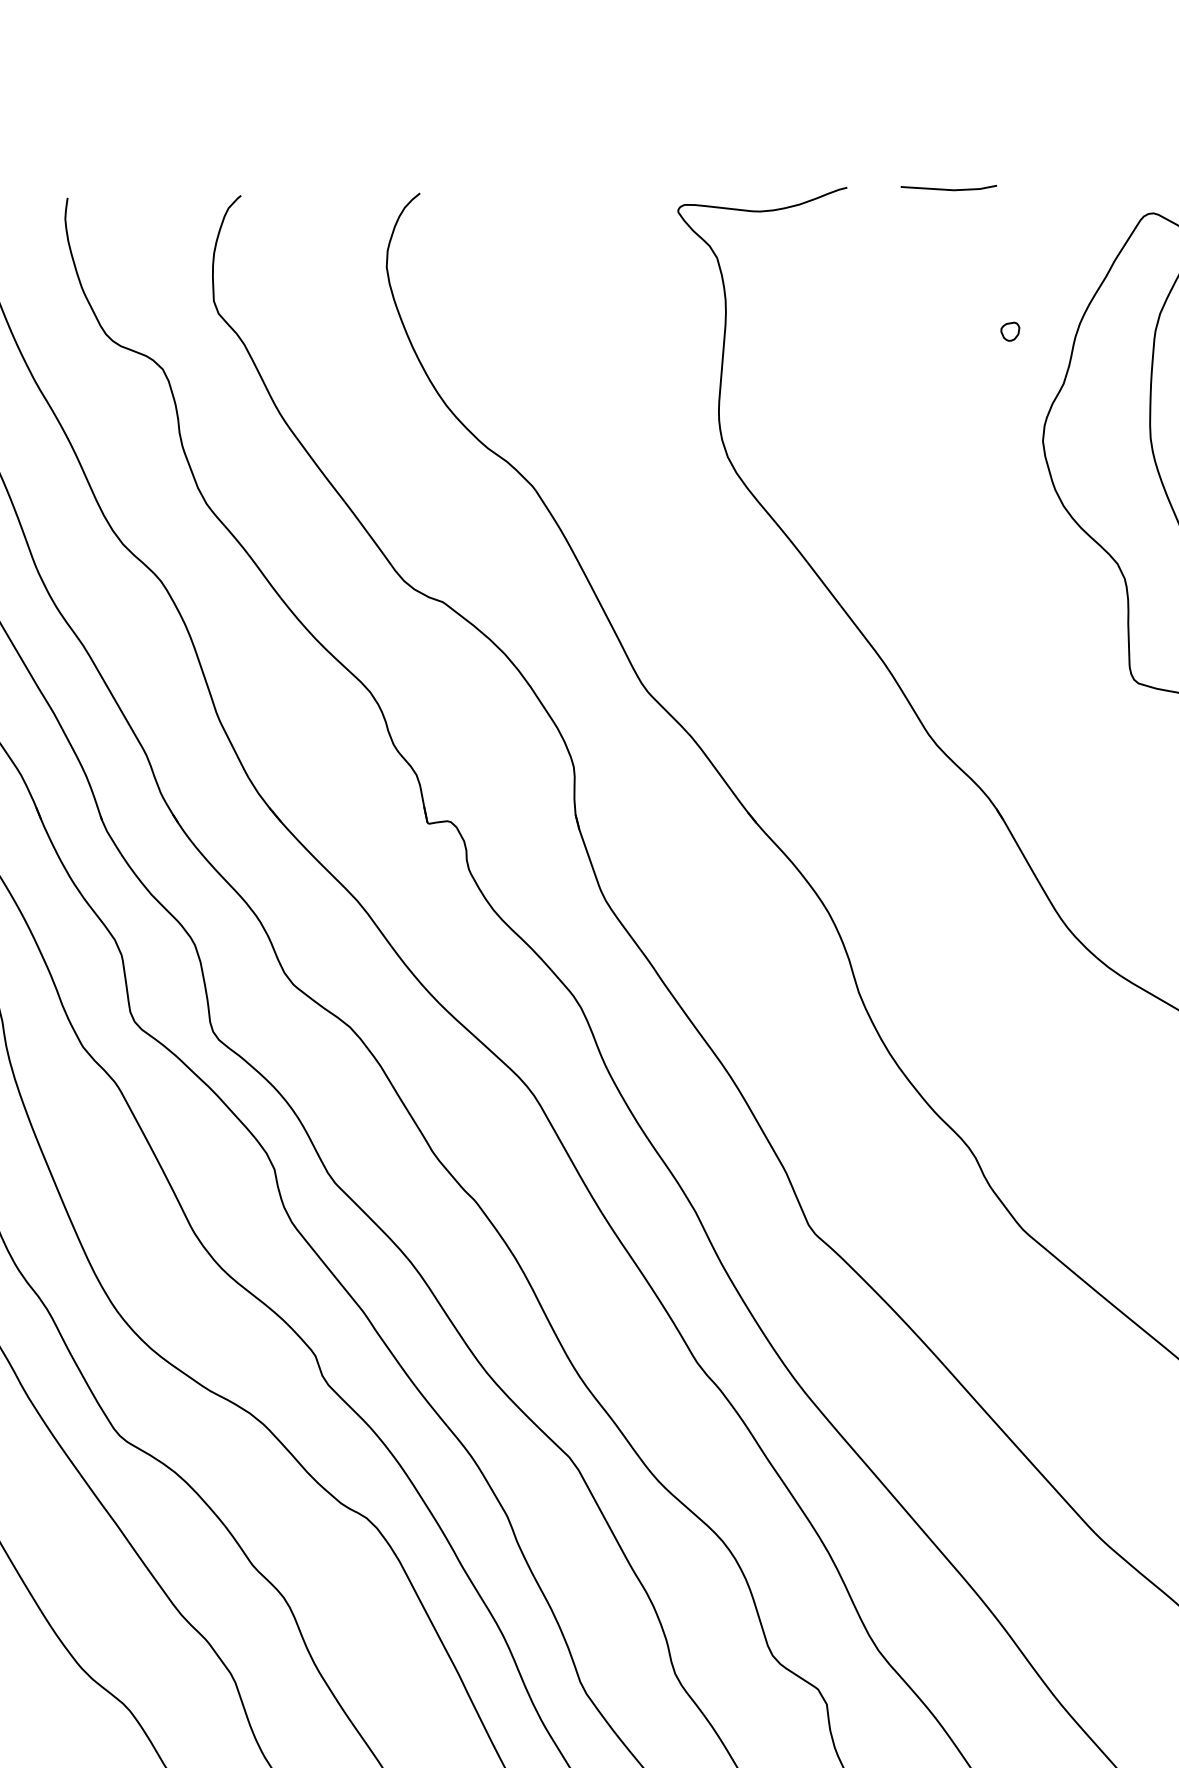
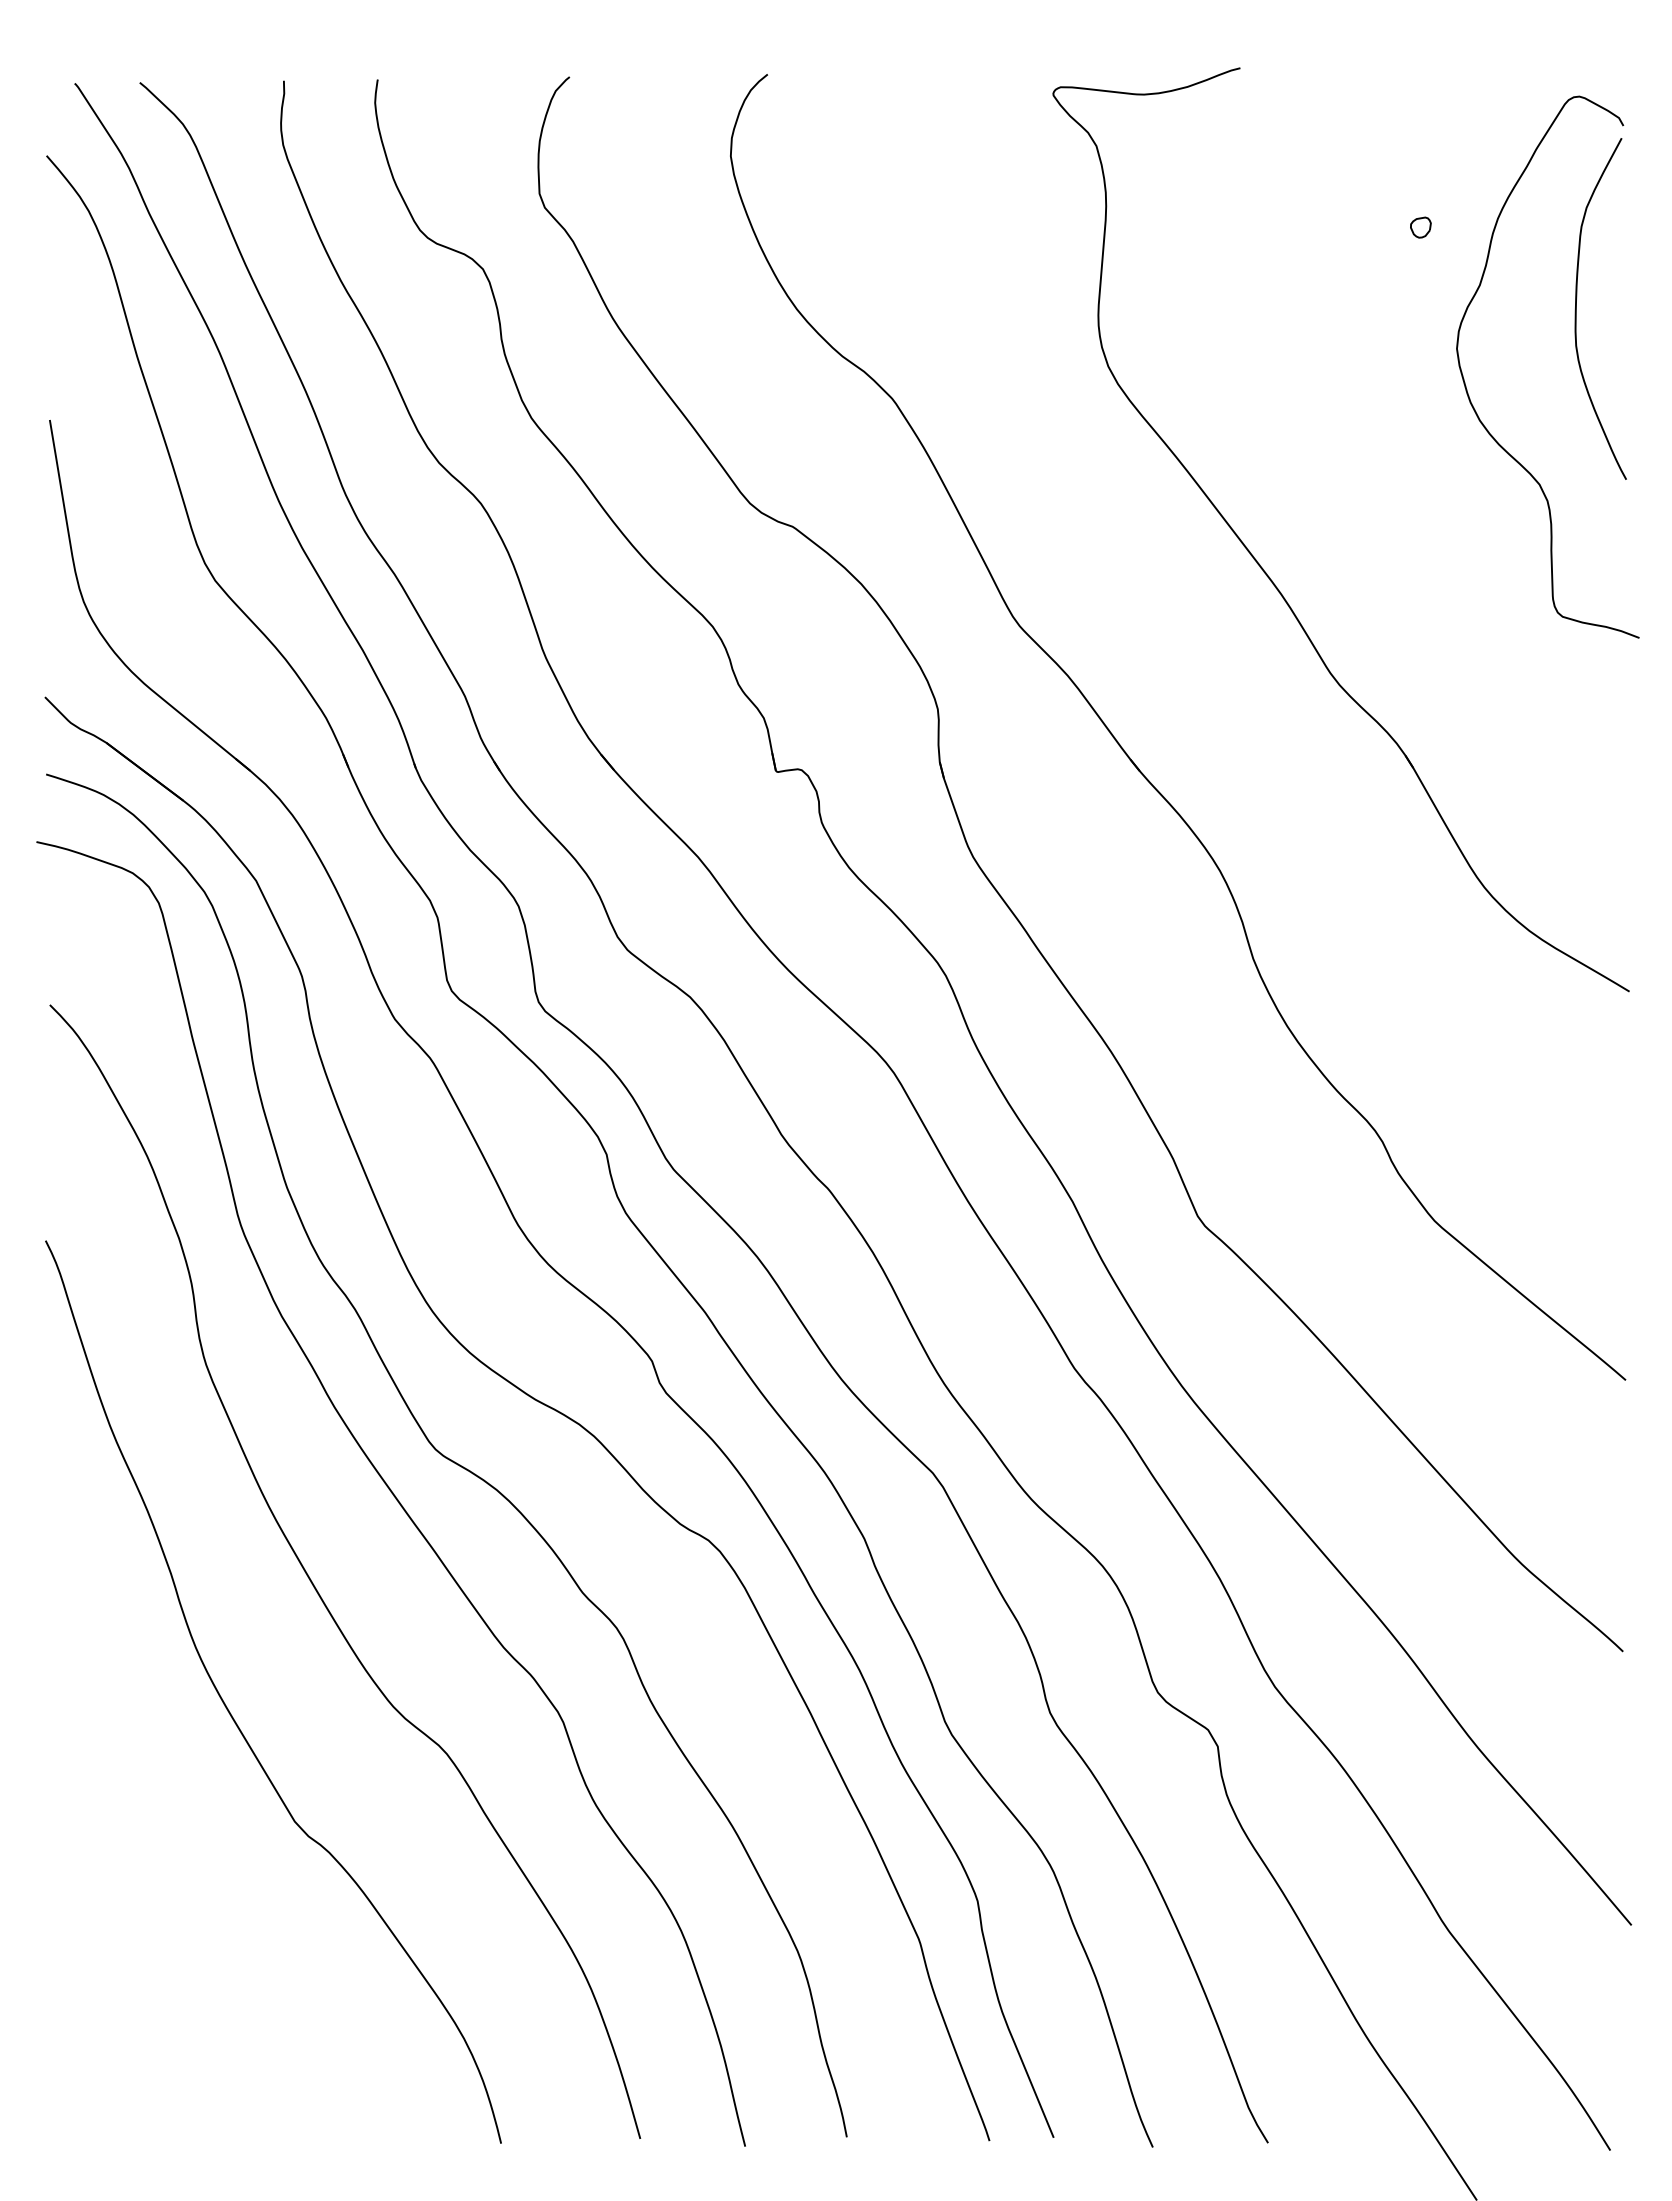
line: (948, 188) -> (1352, 69), removed

